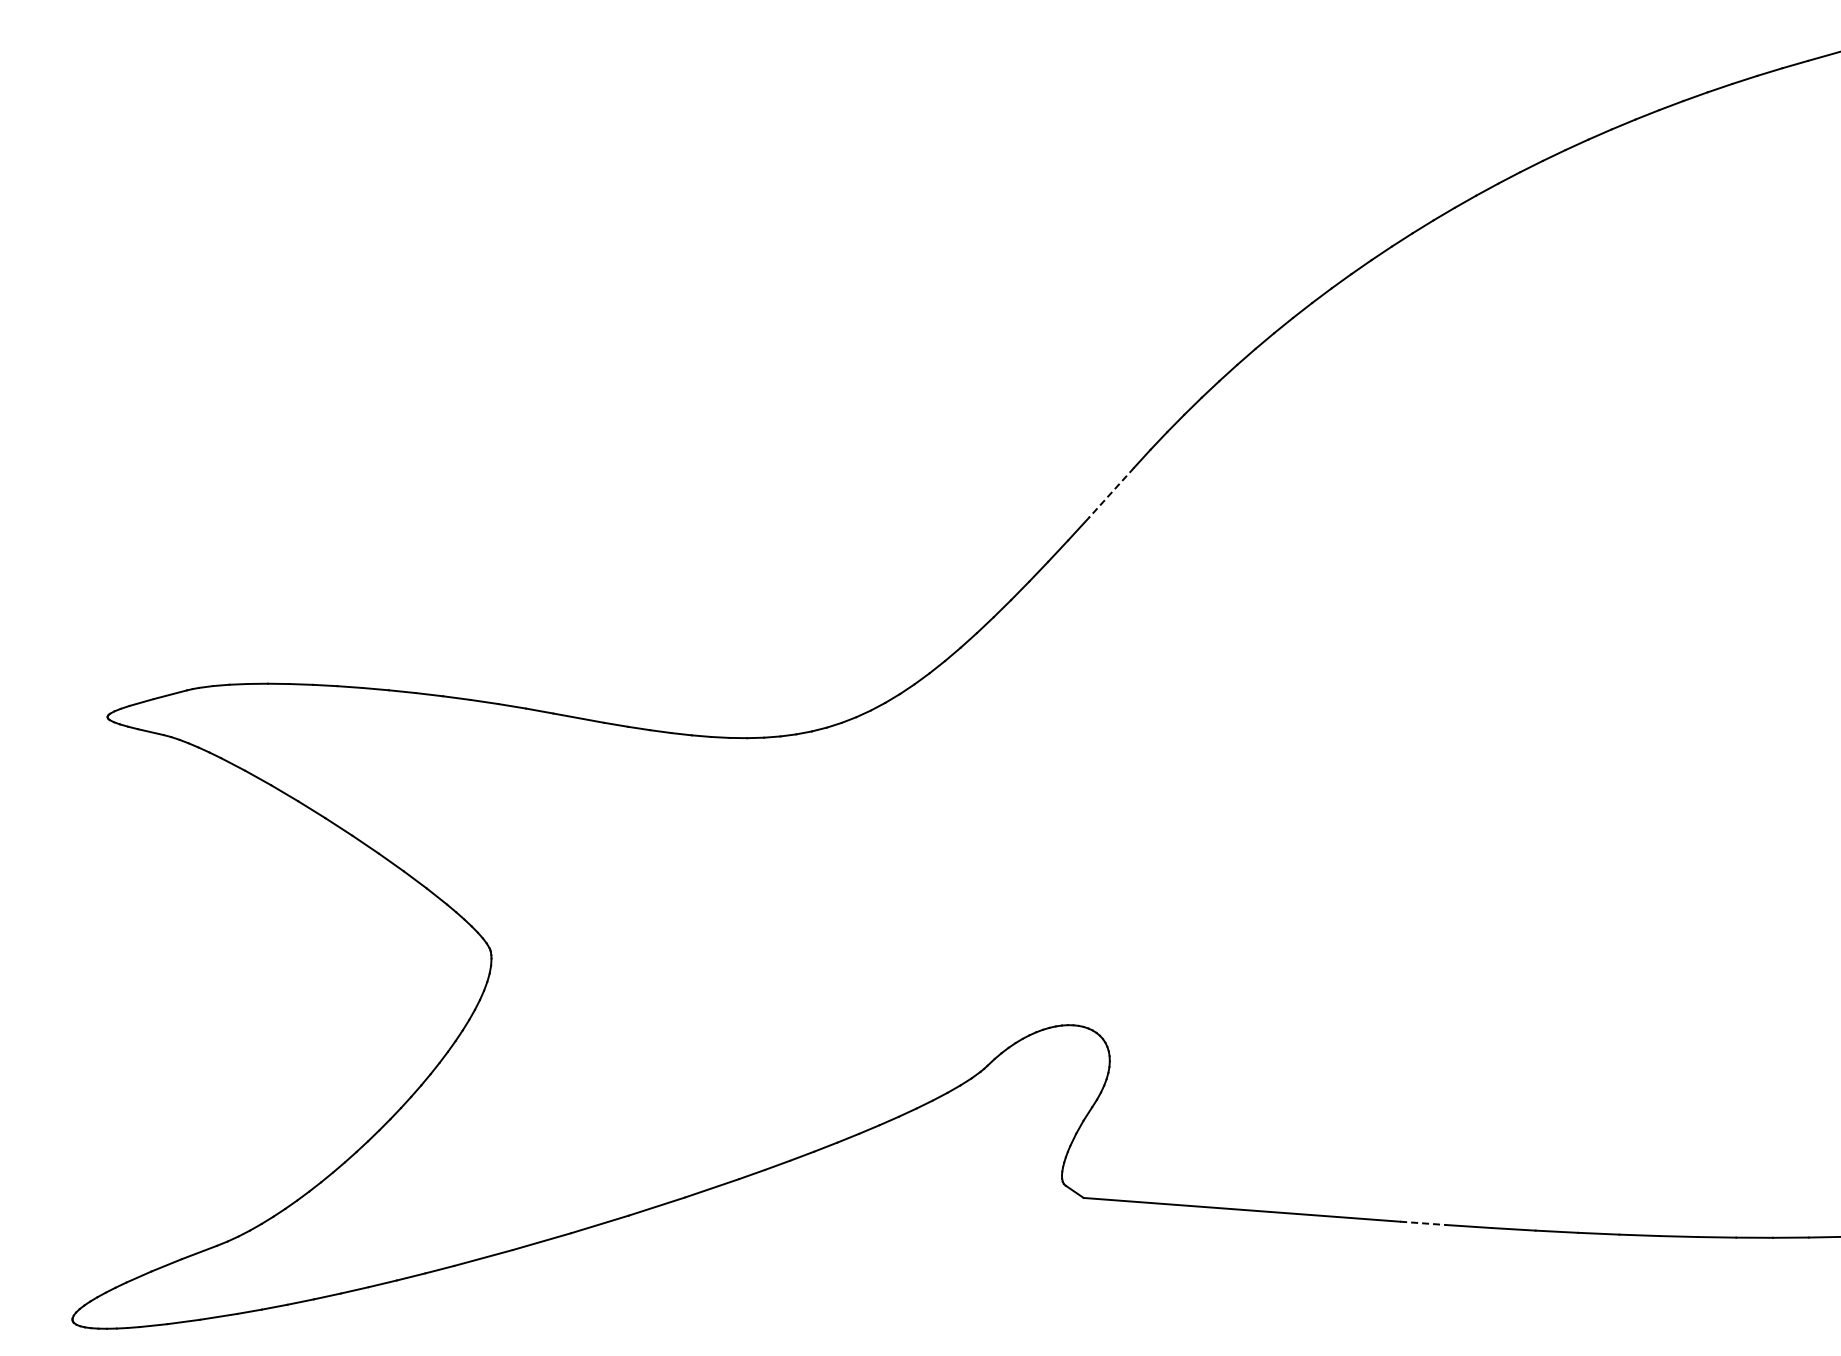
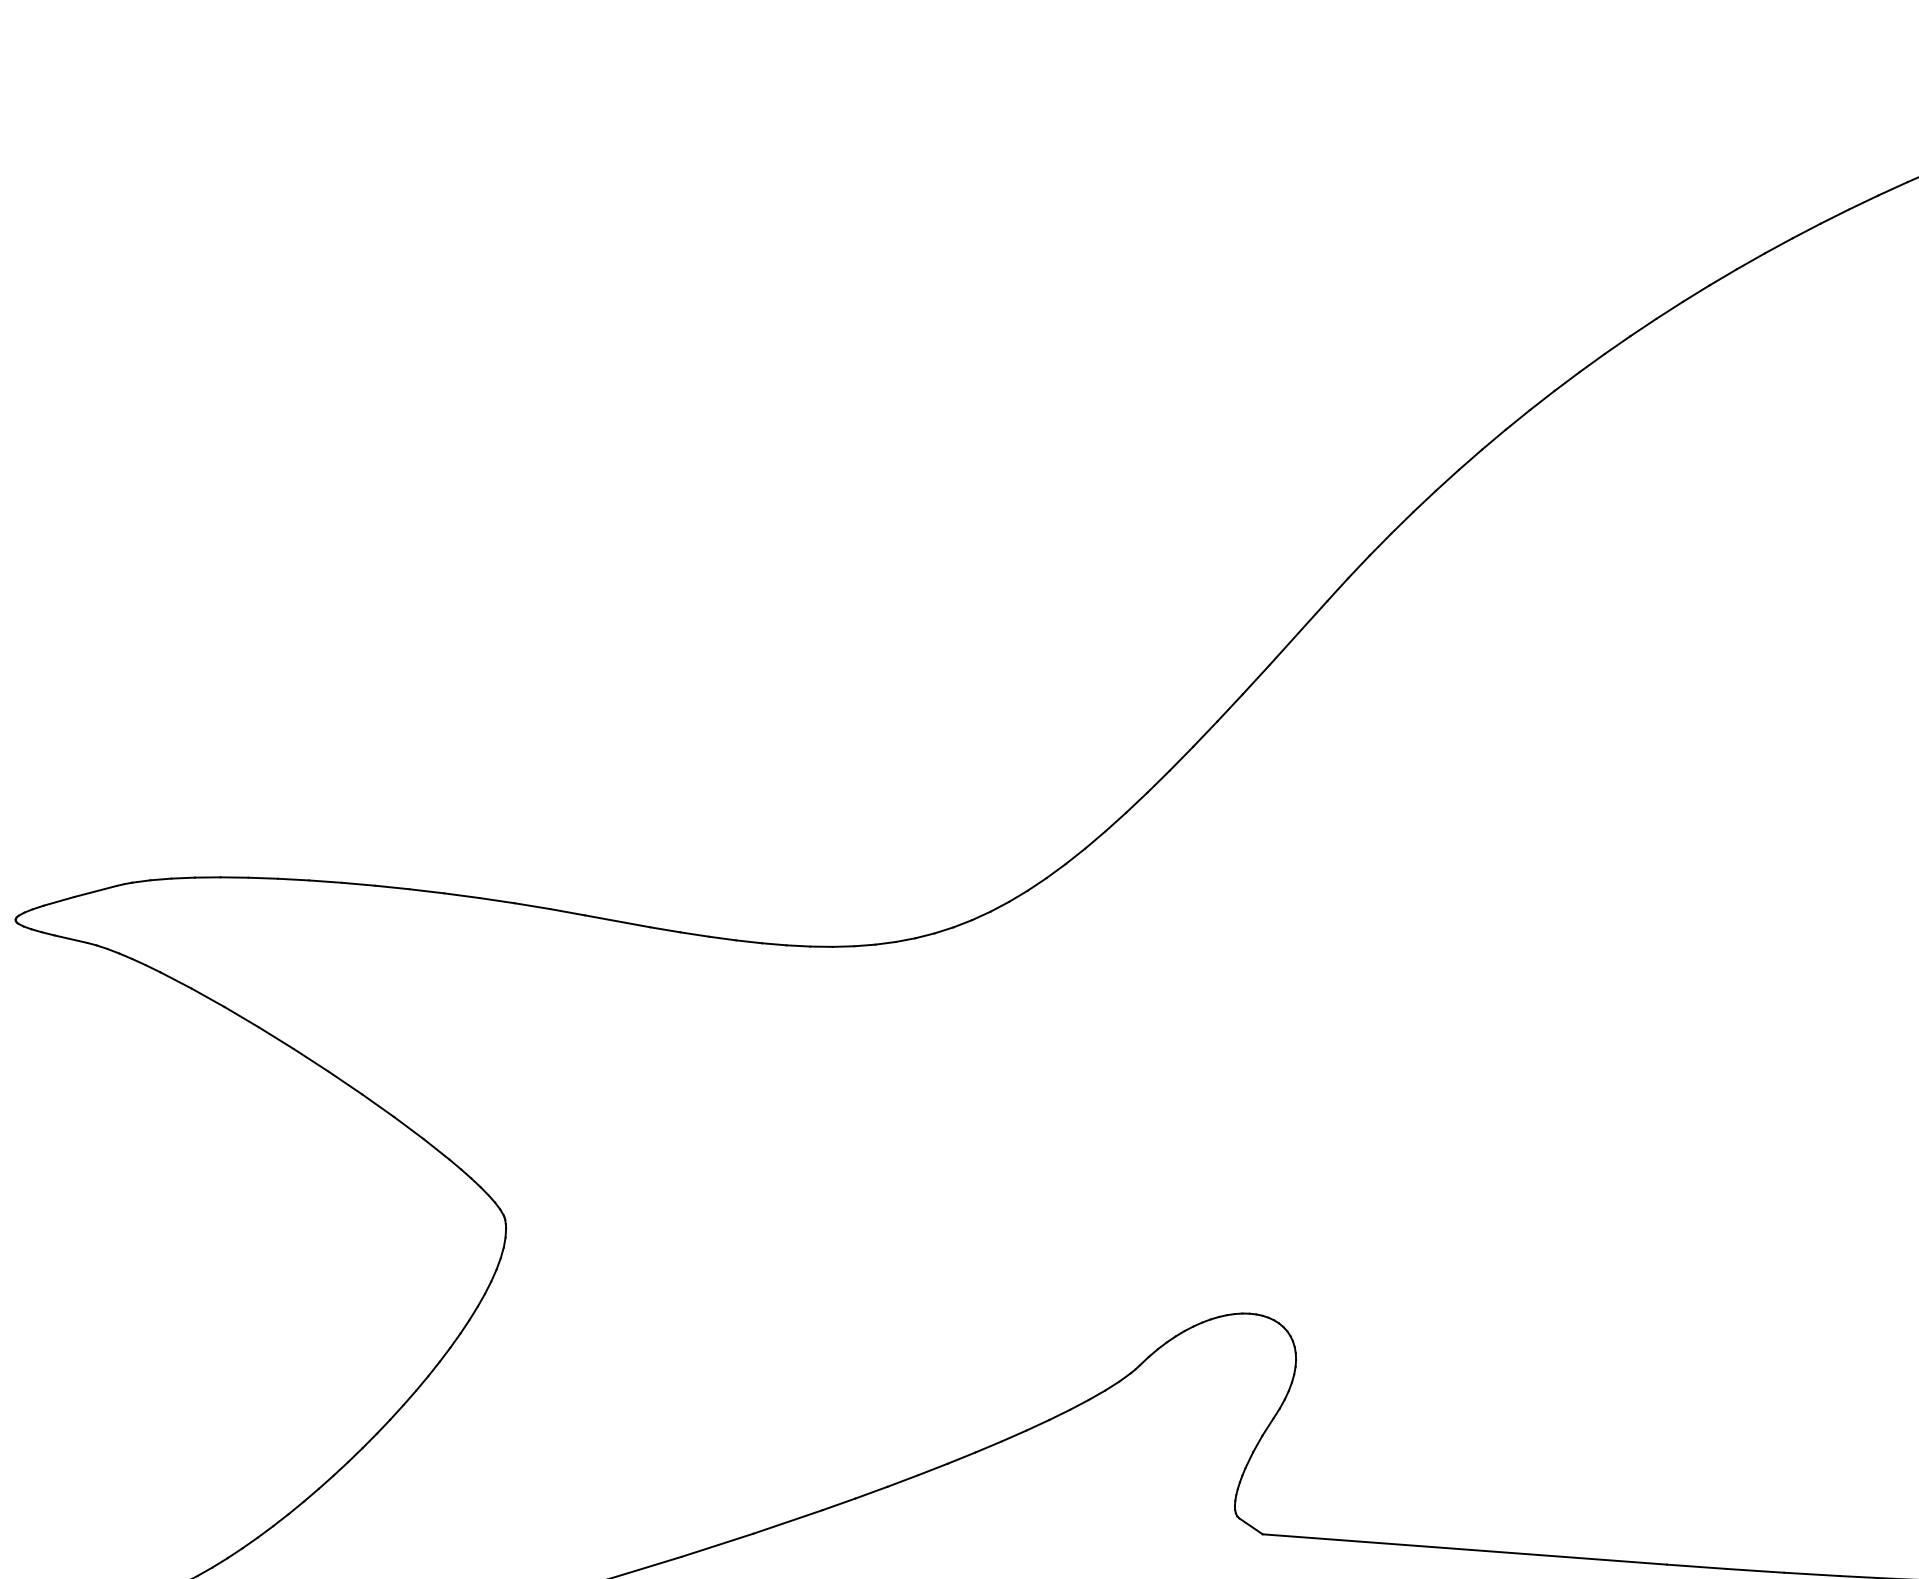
line: (1111, 492) -> (1298, 633), dashed -> solid
line: (1423, 1223) -> (1696, 1566), dashed -> solid

